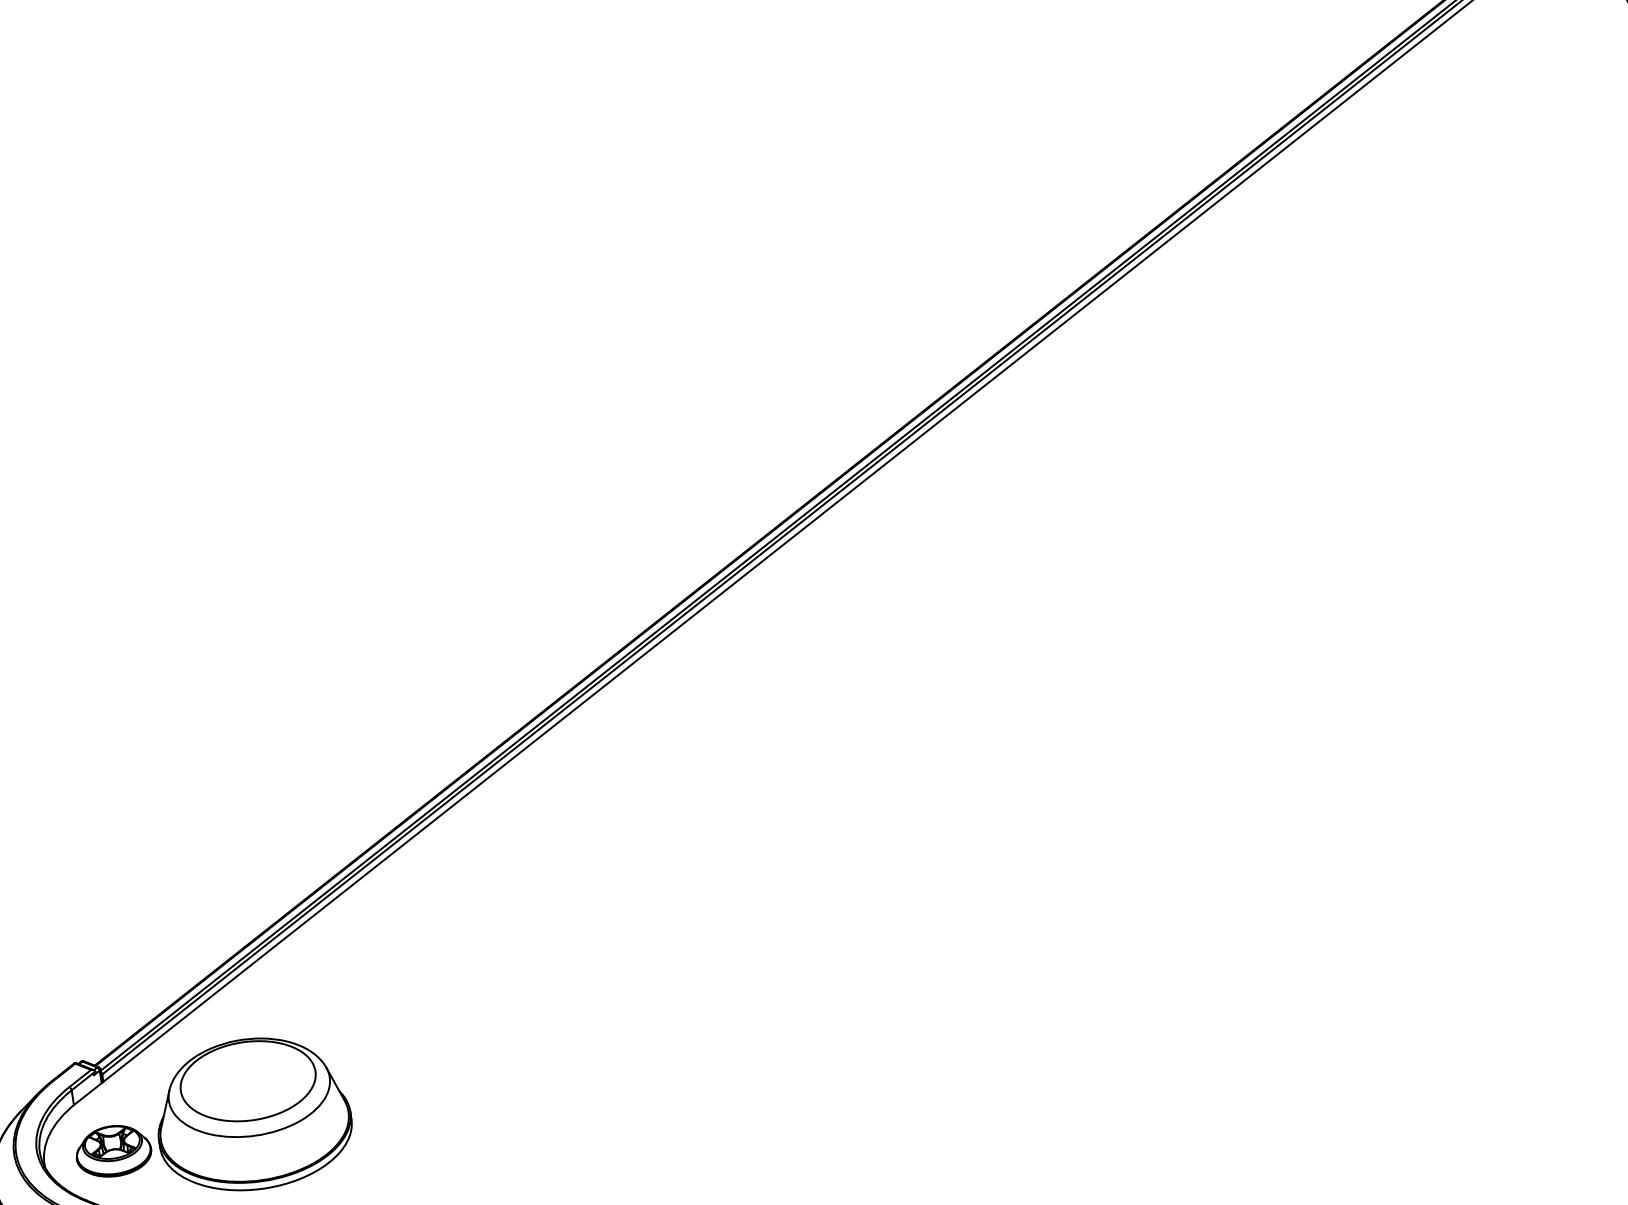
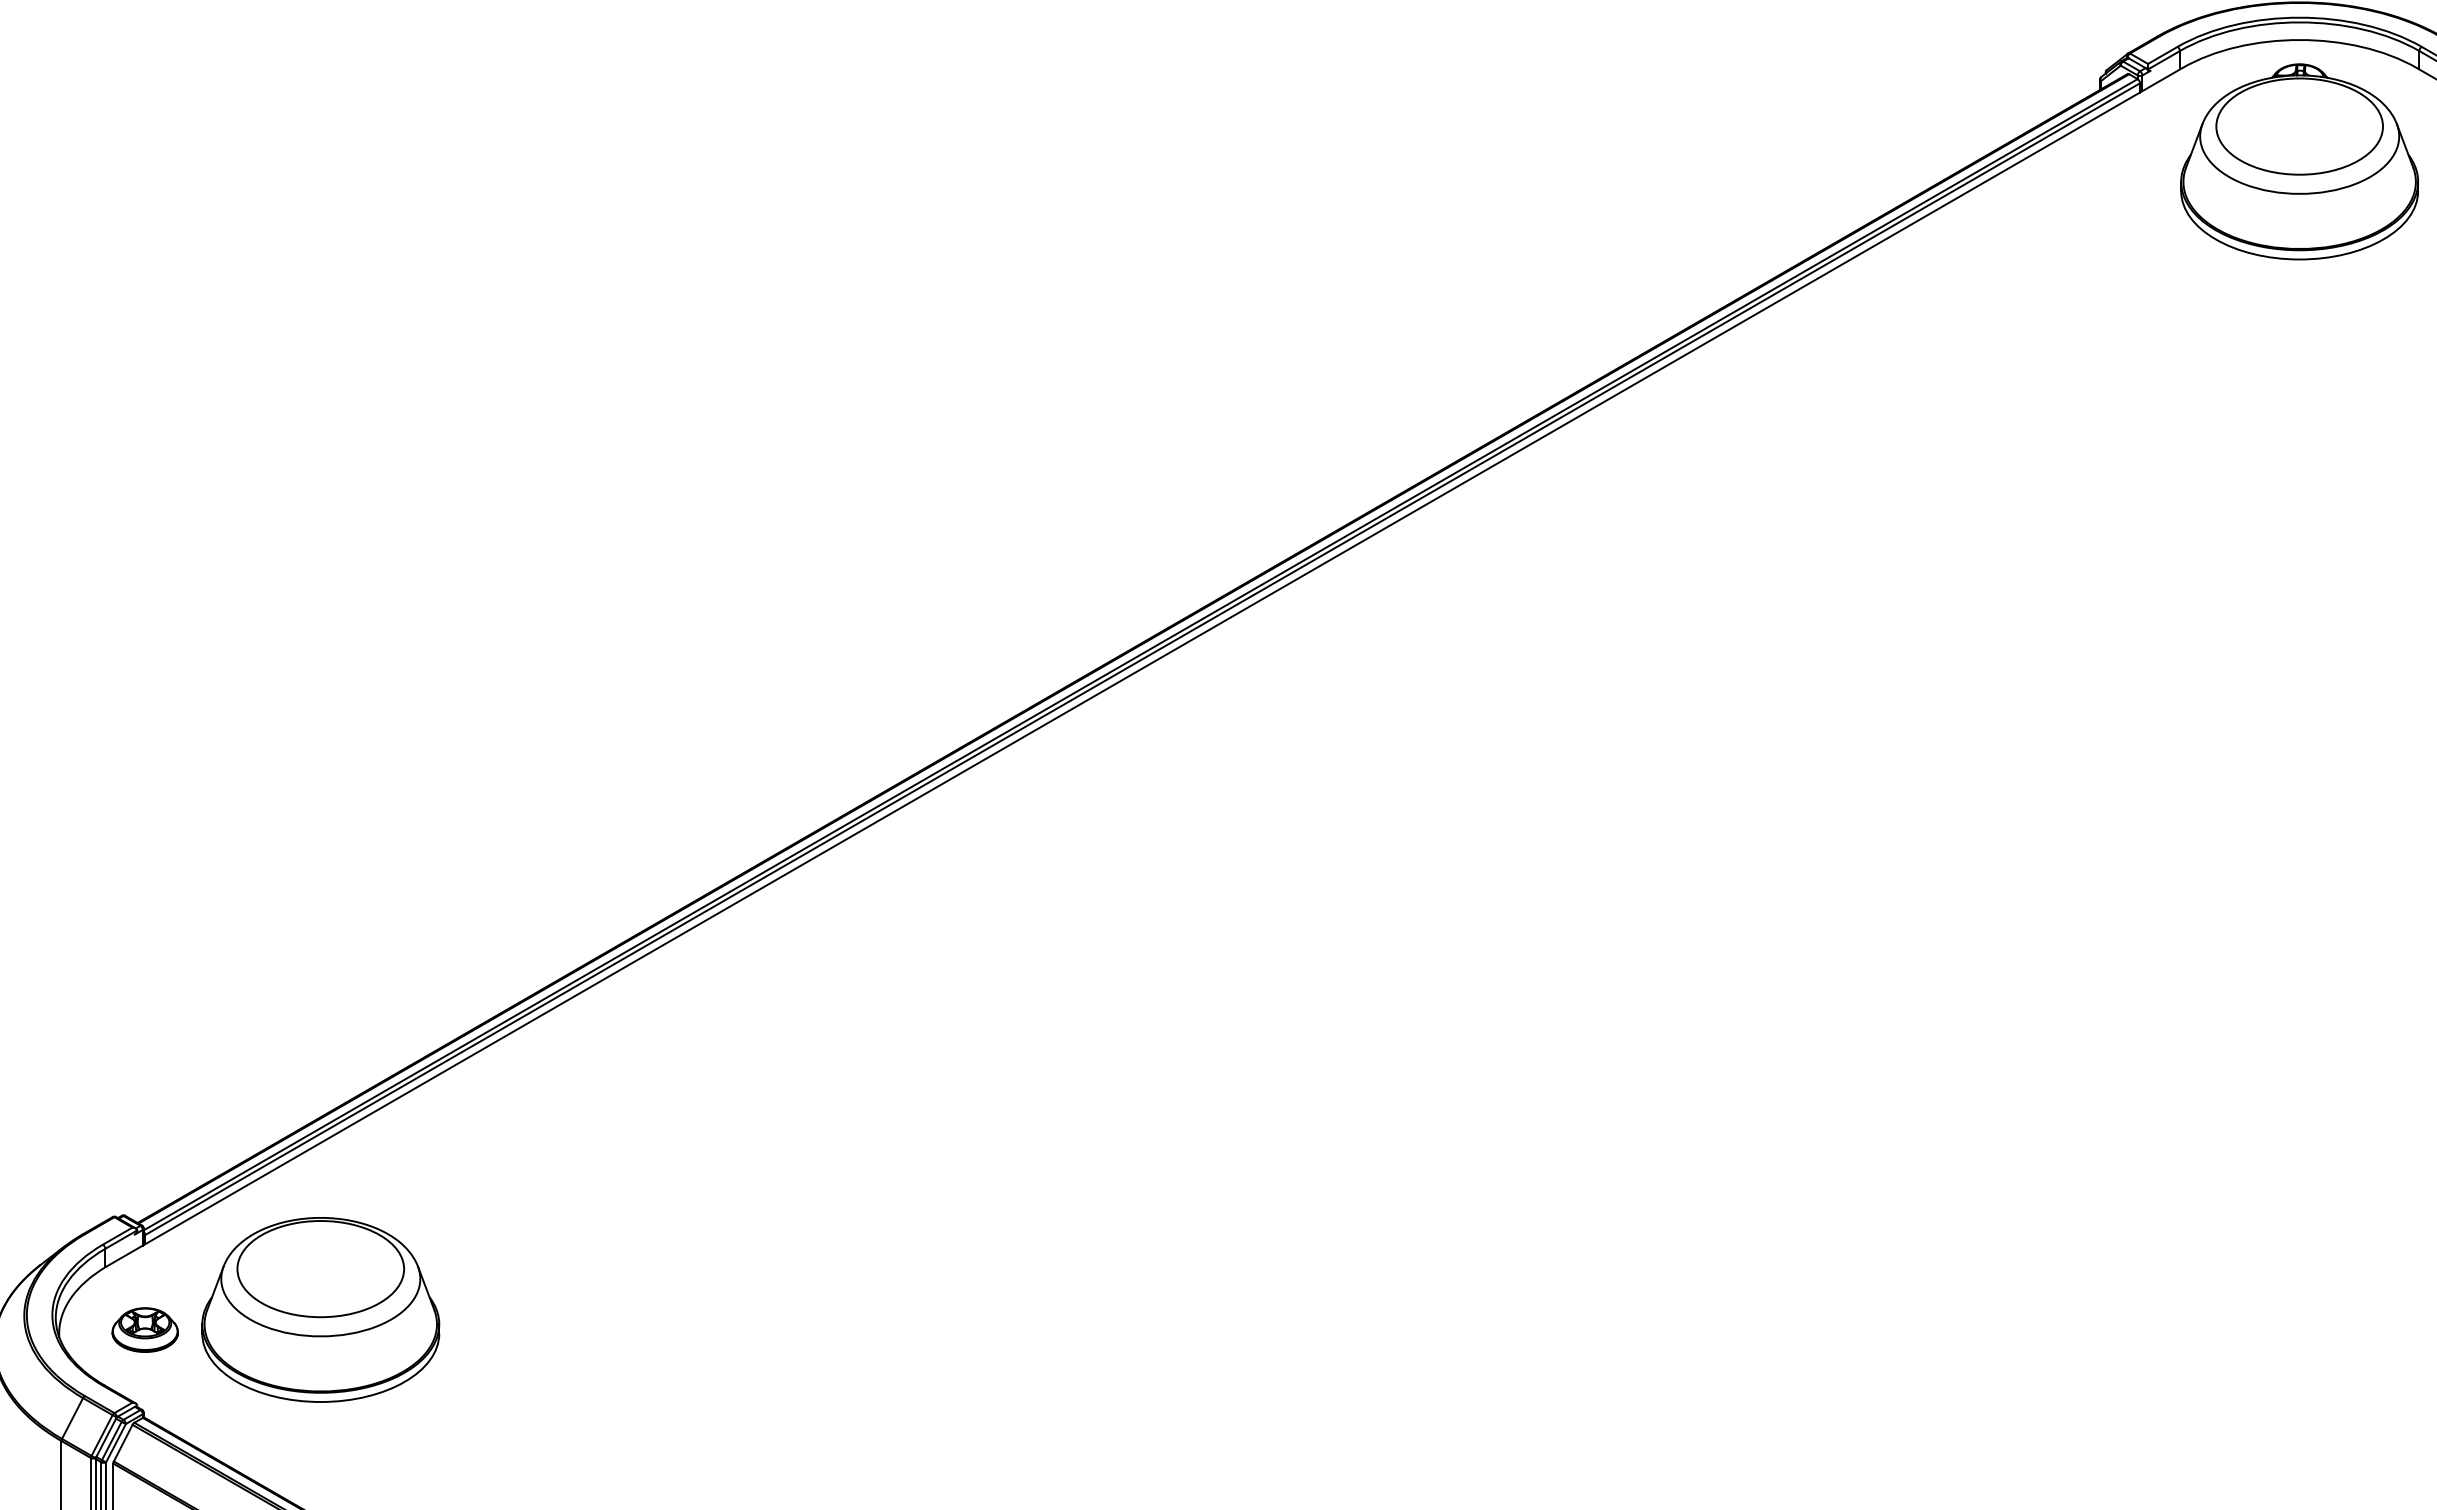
part: (112, 1150) -> (144, 1329), size x0.71

